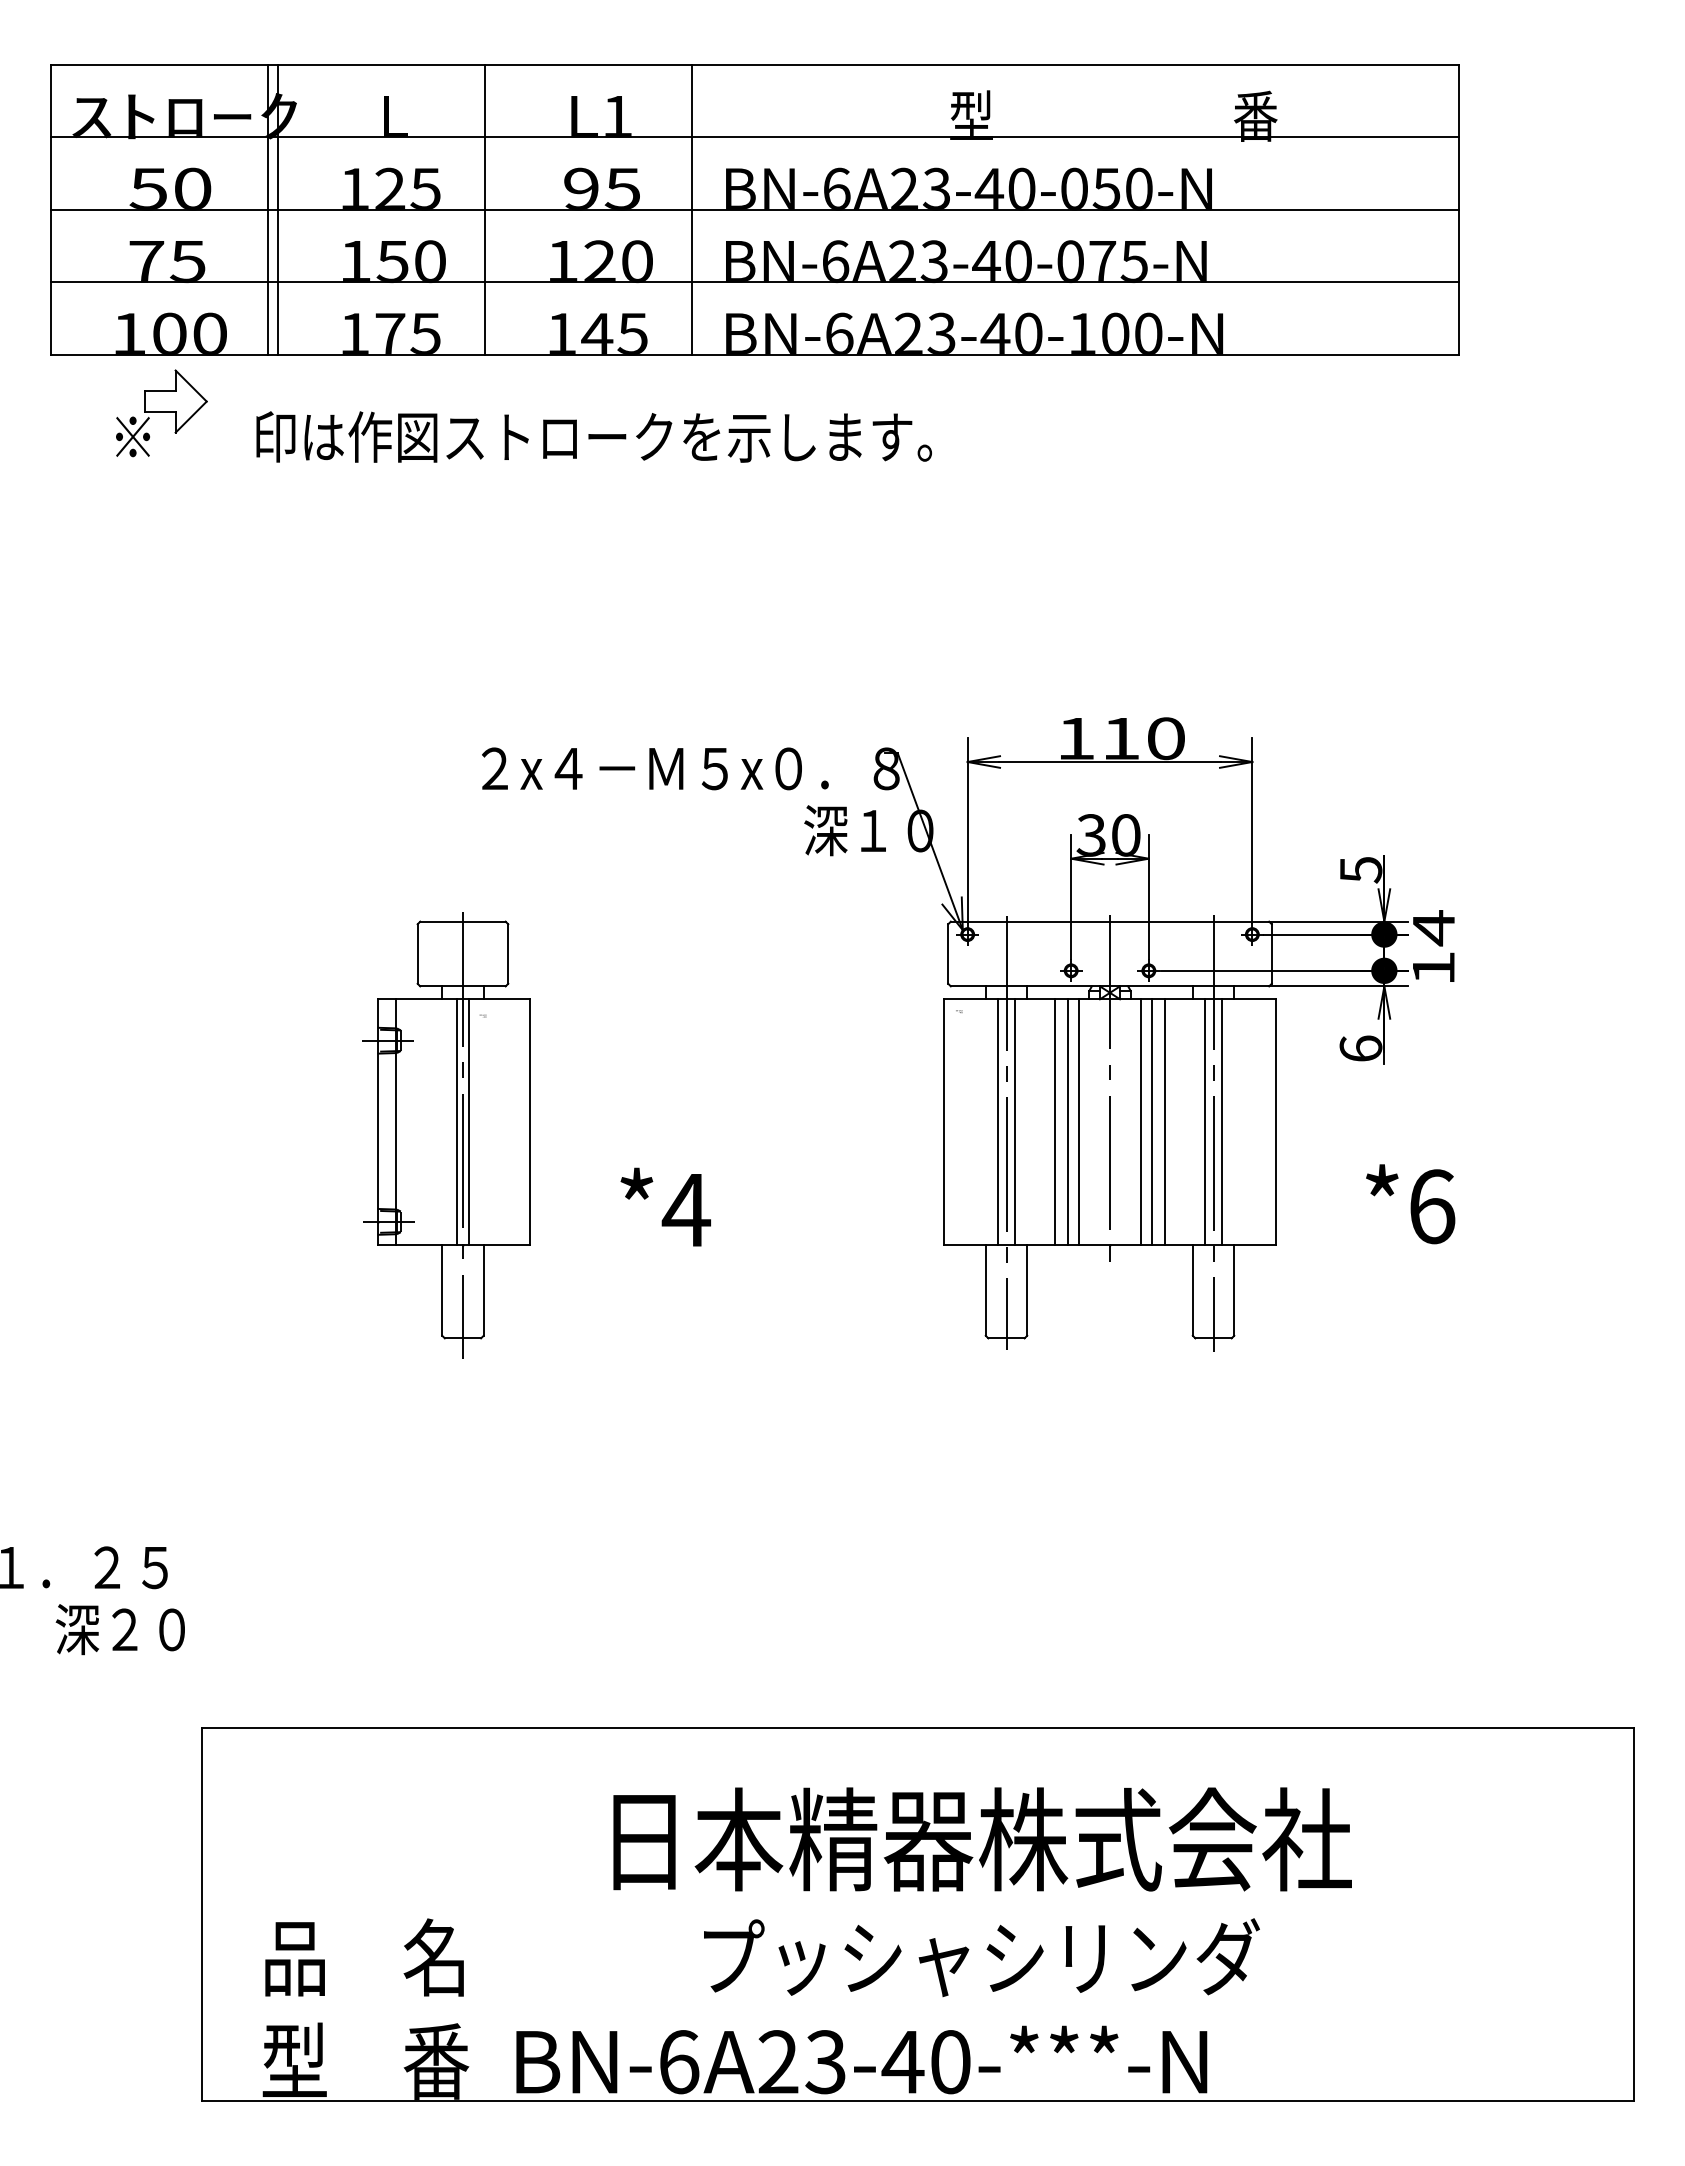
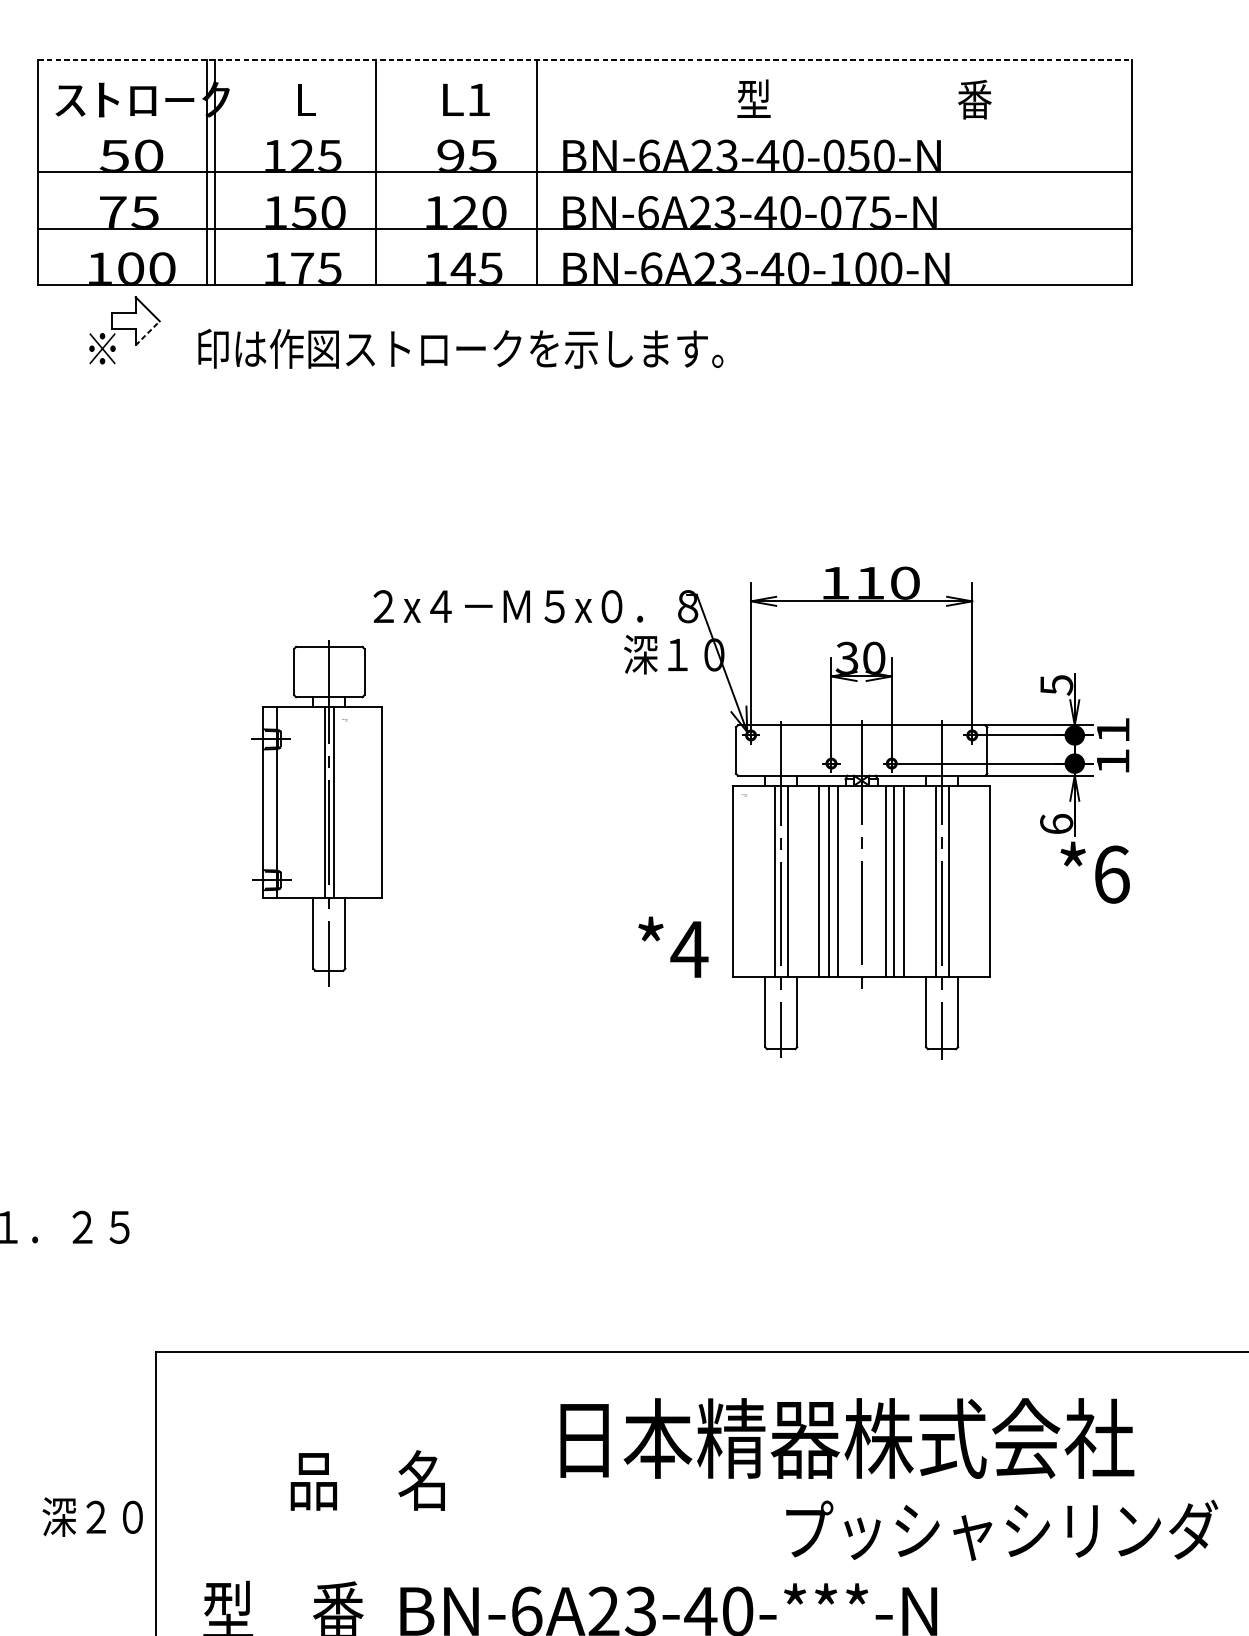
line: (754, 64) -> (585, 59), solid -> dashed
line: (754, 137) -> (585, 116), removed
line: (191, 417) -> (147, 333), solid -> dashed
text: (1433, 928) -> (1112, 730), 14 -> 11
part: (446, 1135) -> (316, 813), moved
text: (1410, 1204) -> (1095, 872), moved
text: (665, 1206) -> (673, 946), moved
text: (119, 1629) -> (91, 1517), moved
text: (982, 1839) -> (847, 1438), moved
text: (364, 1957) -> (367, 1480), moved
text: (981, 1957) -> (1001, 1530), moved

